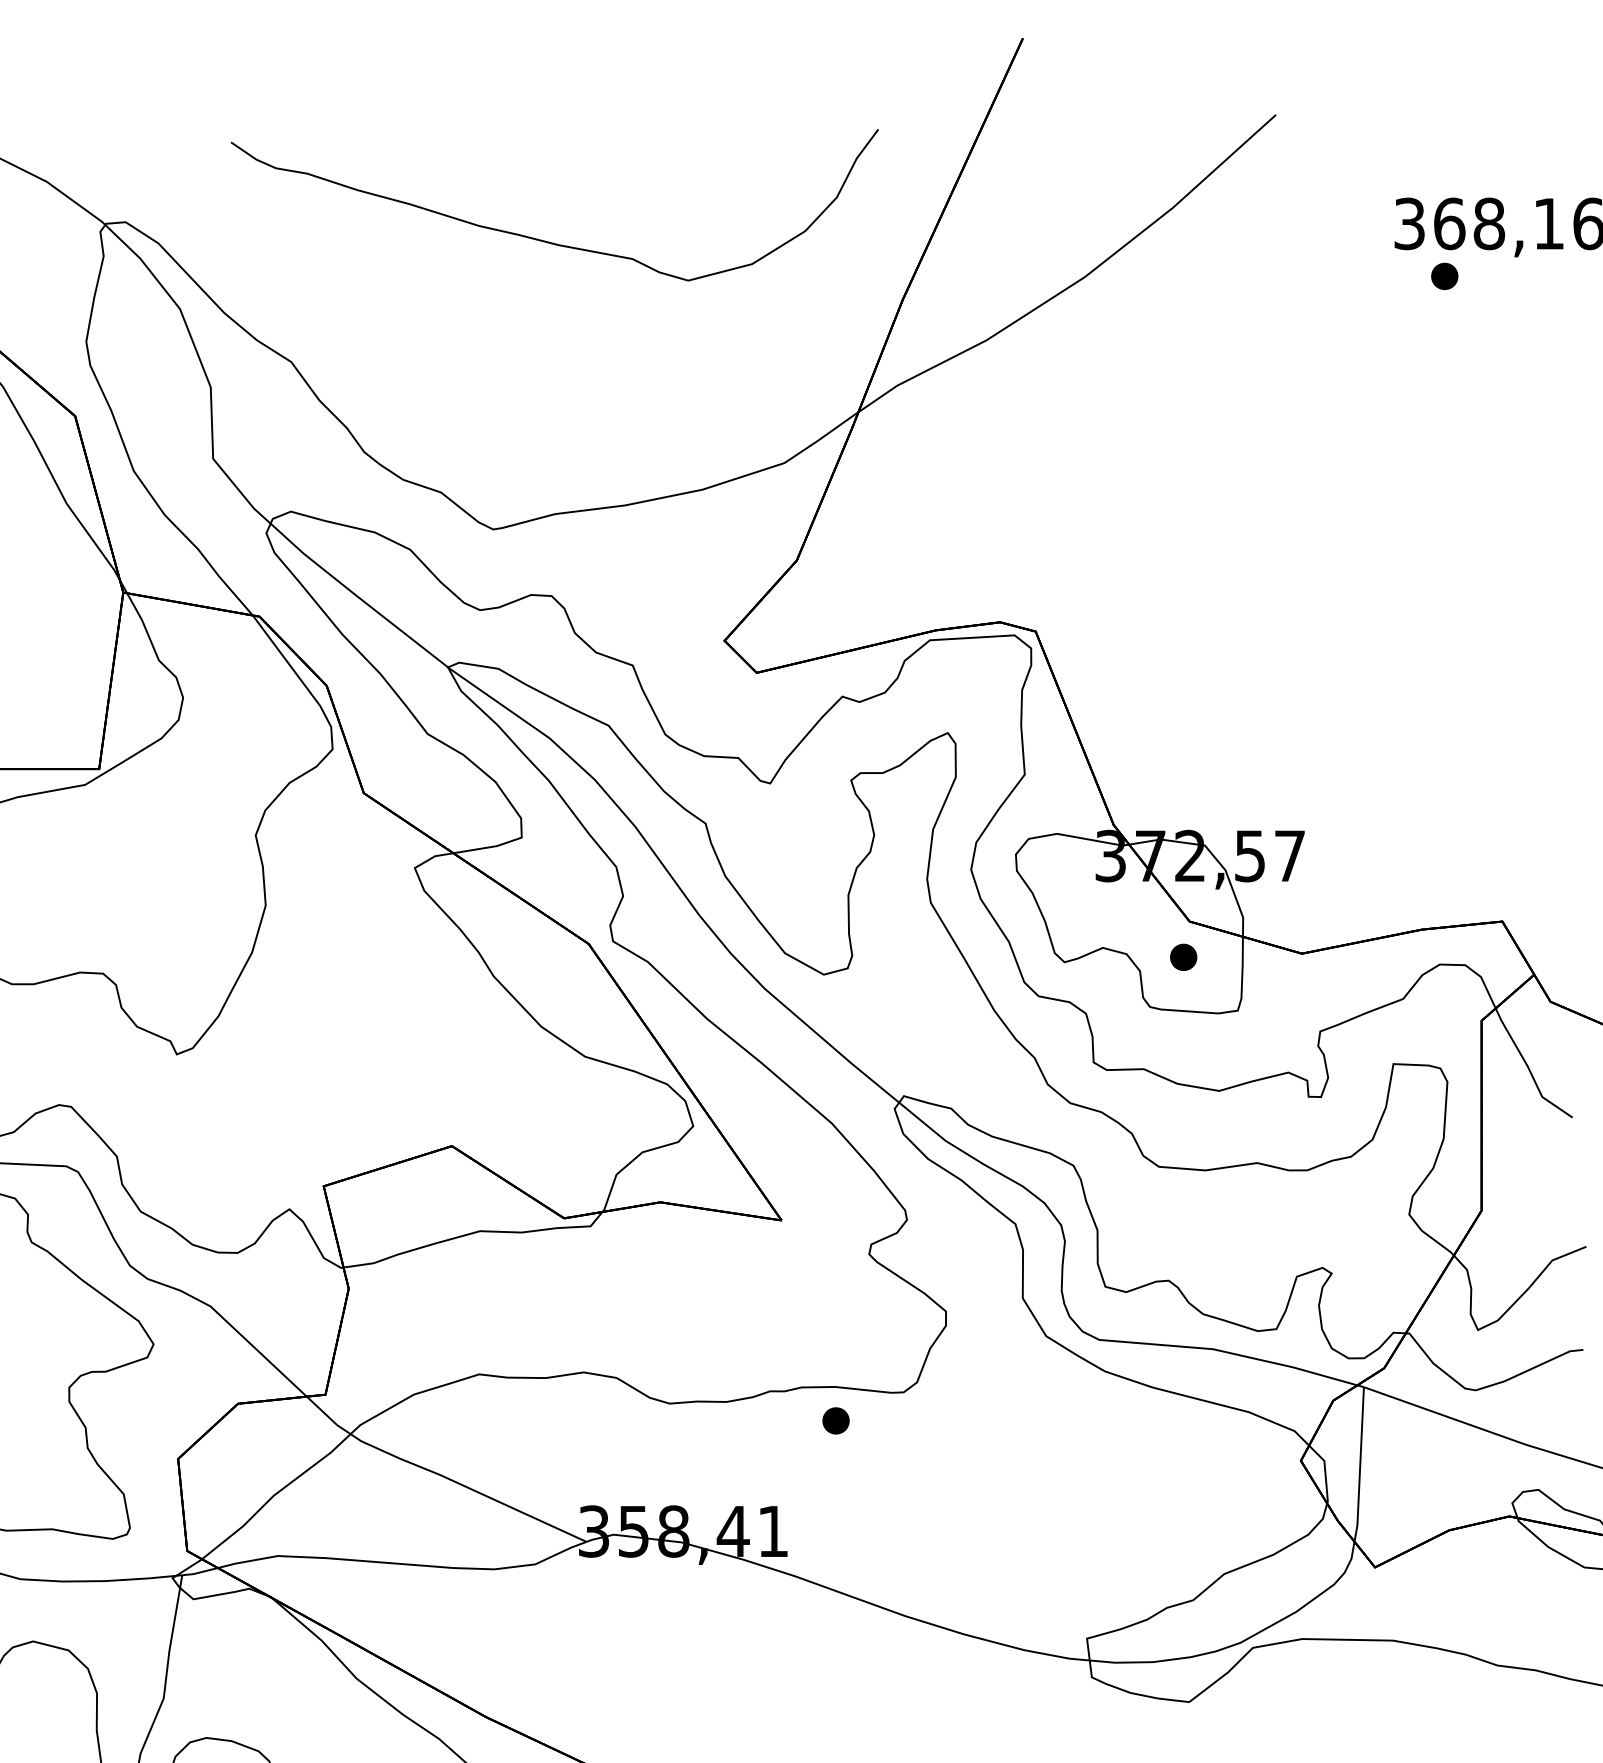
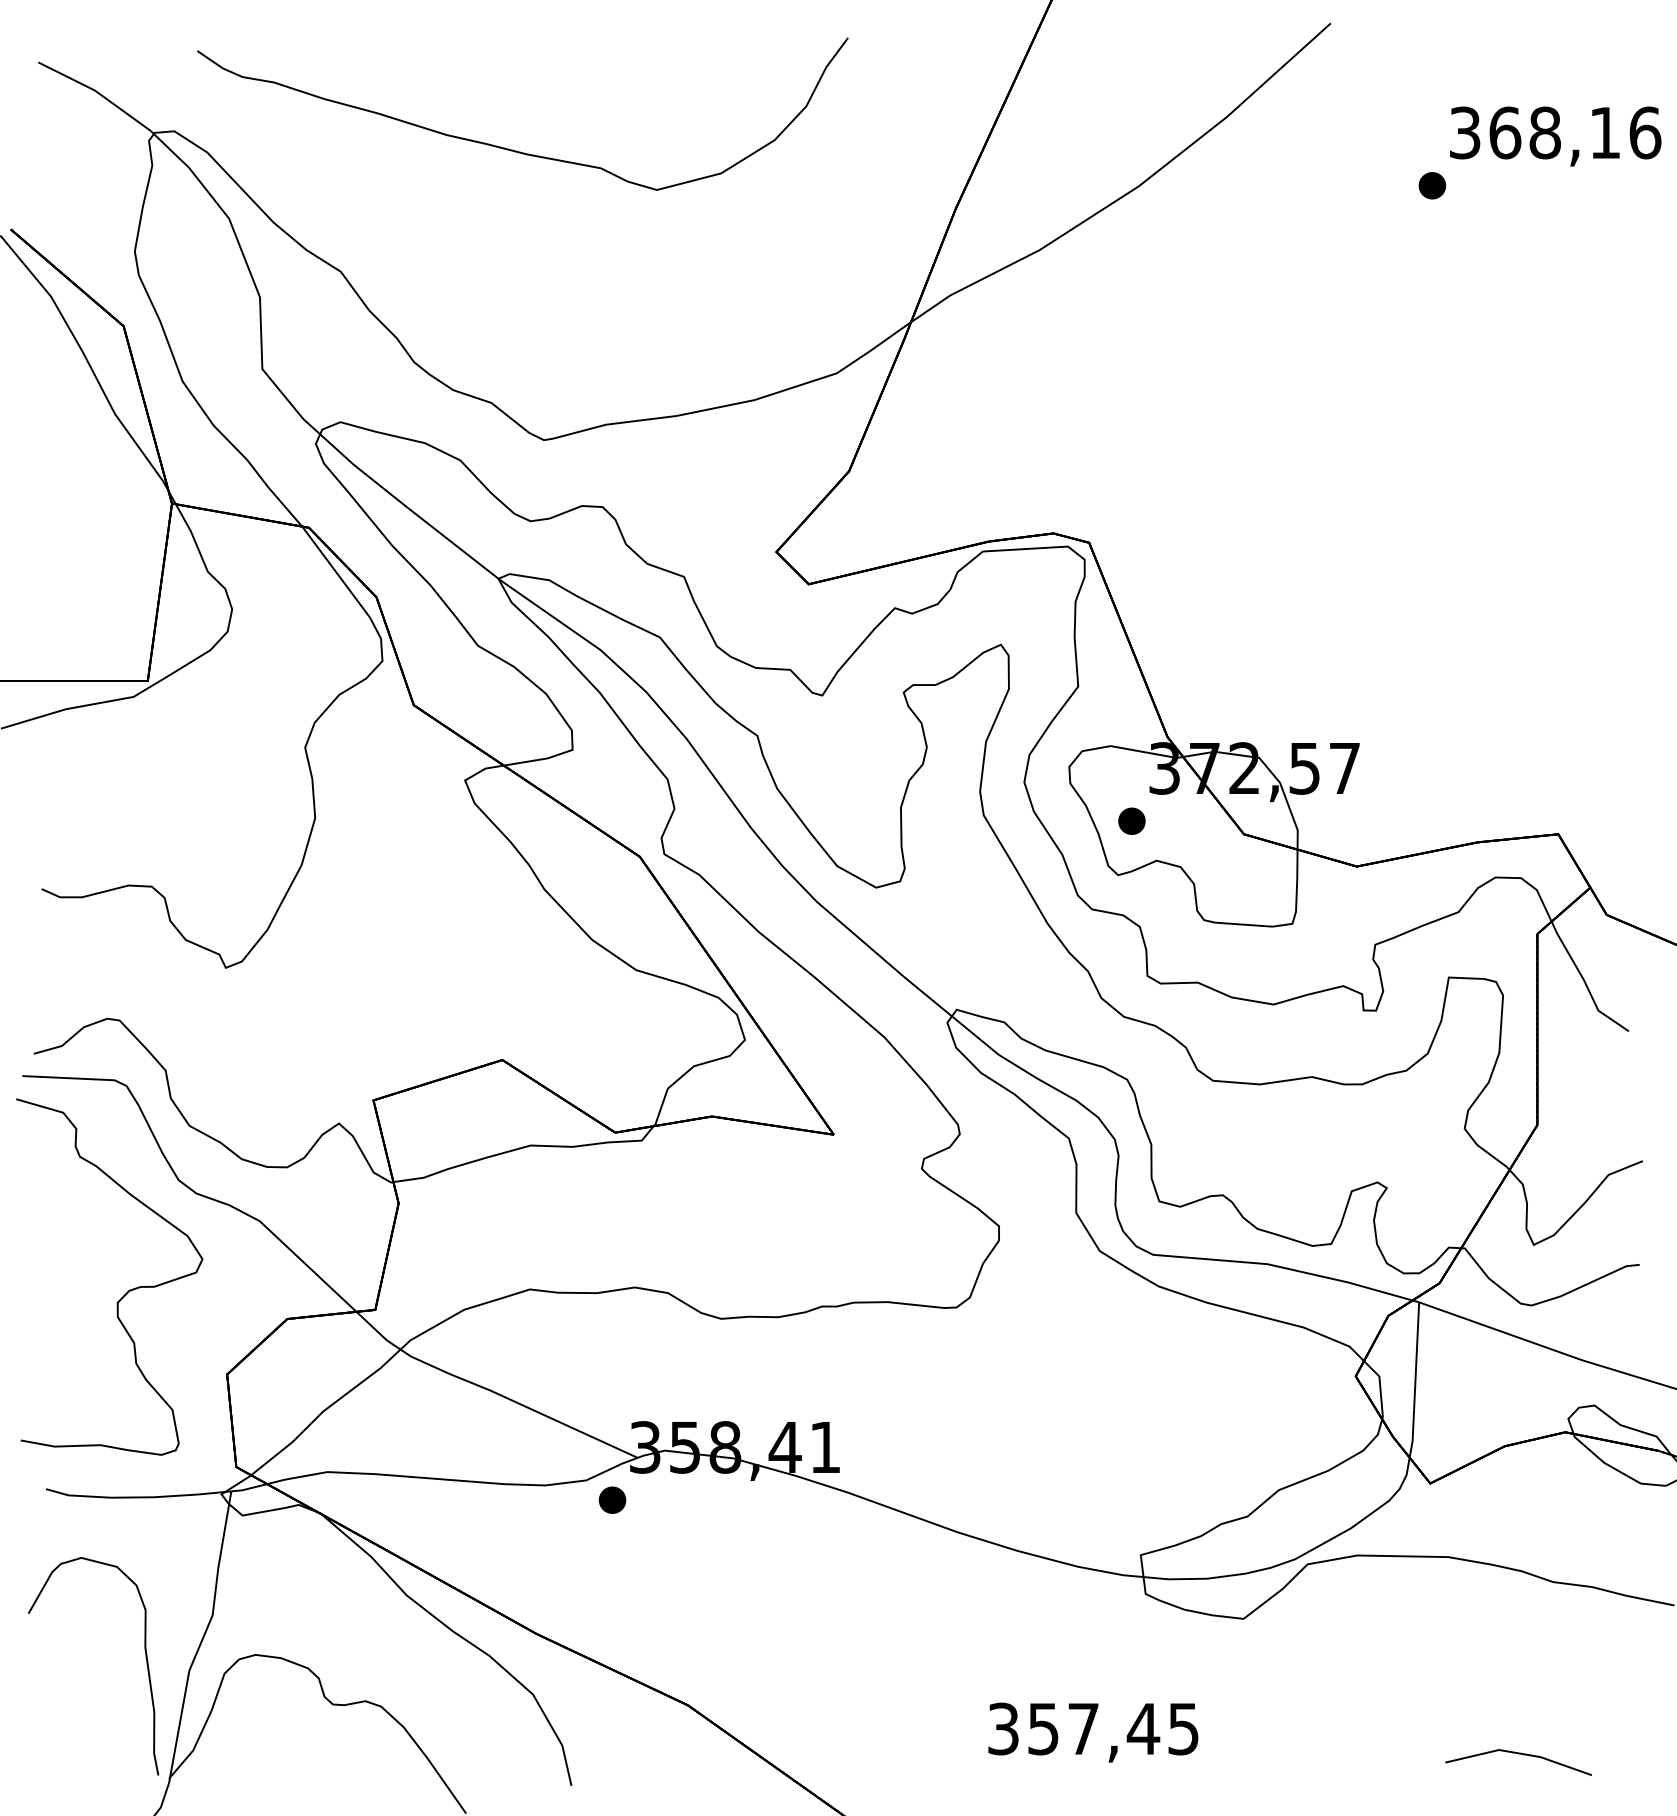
curve: (544, 240) -> (512, 149), moved
part: (1444, 276) -> (1432, 185), moved
part: (1183, 956) -> (1131, 820), moved
part: (836, 1420) -> (612, 1499), moved

